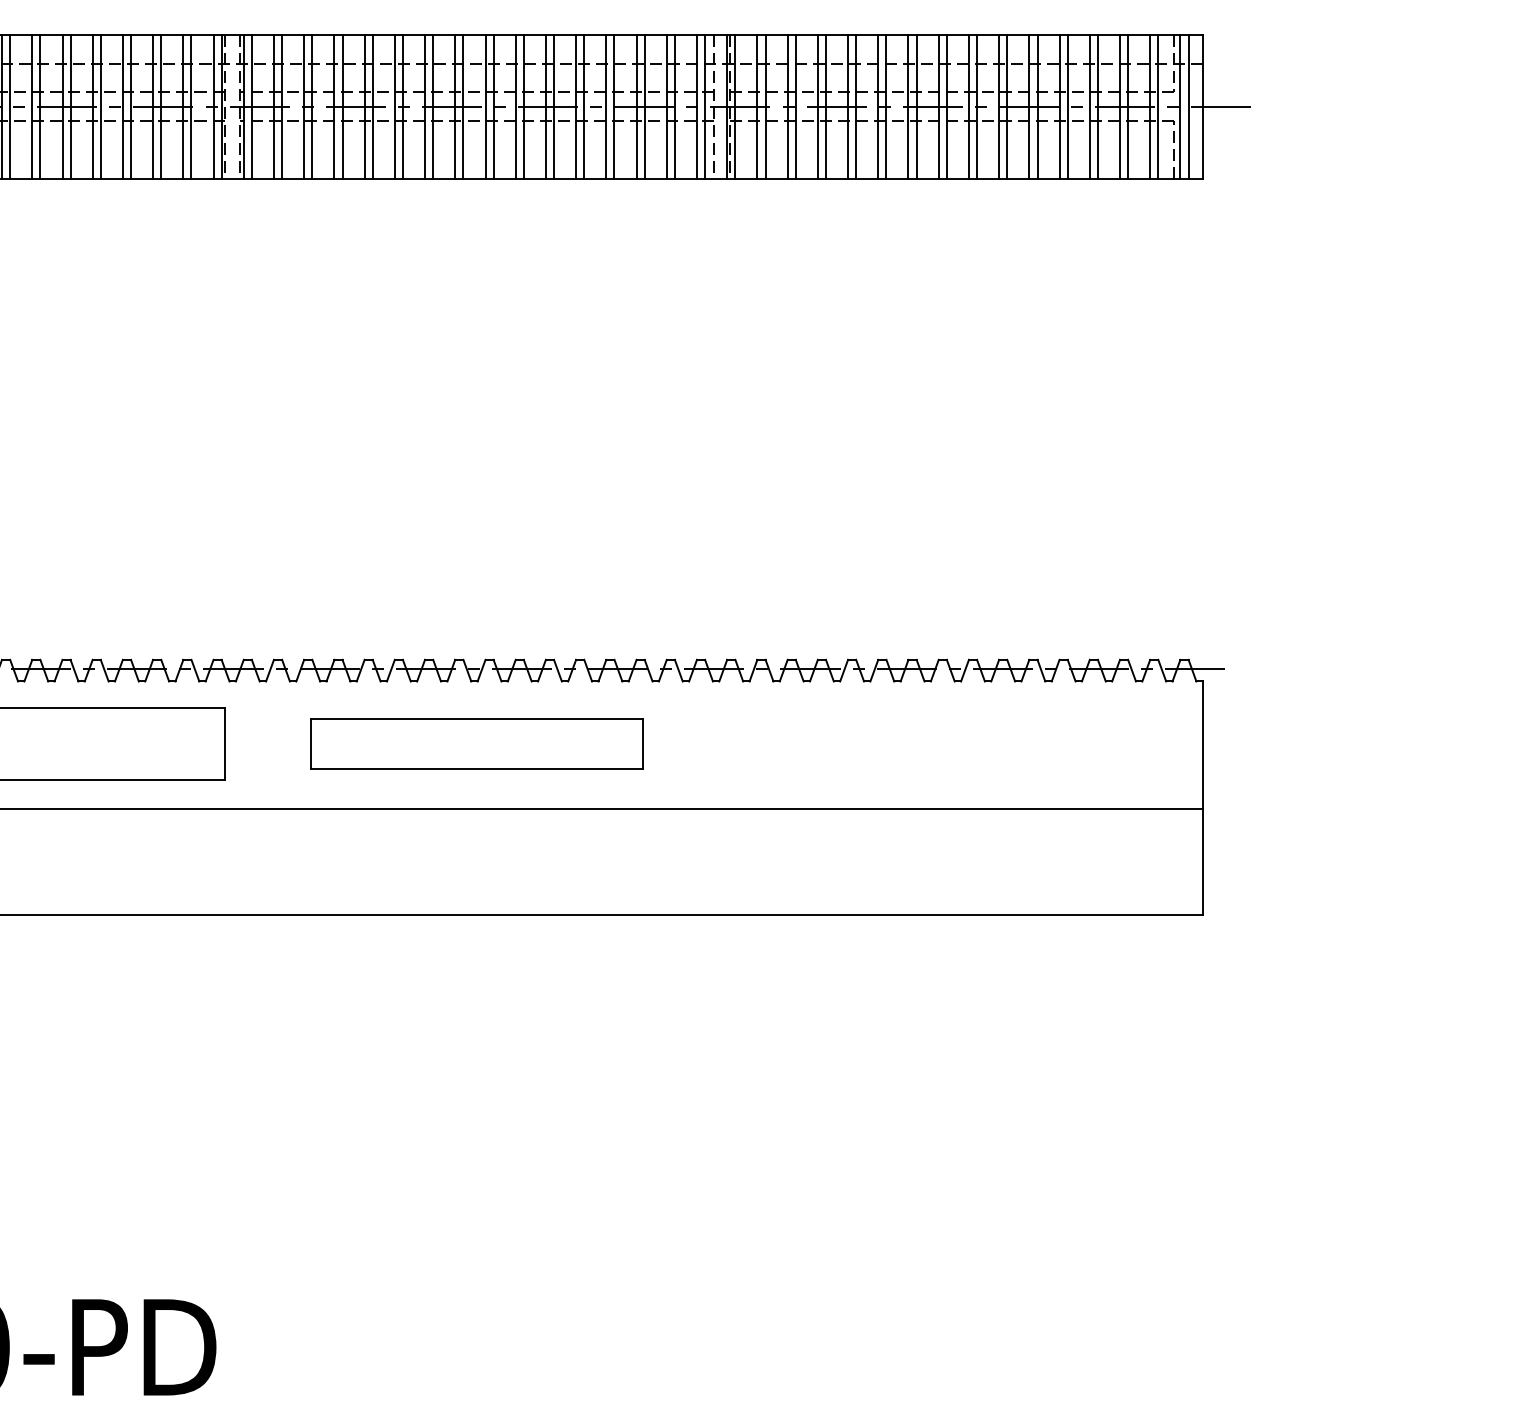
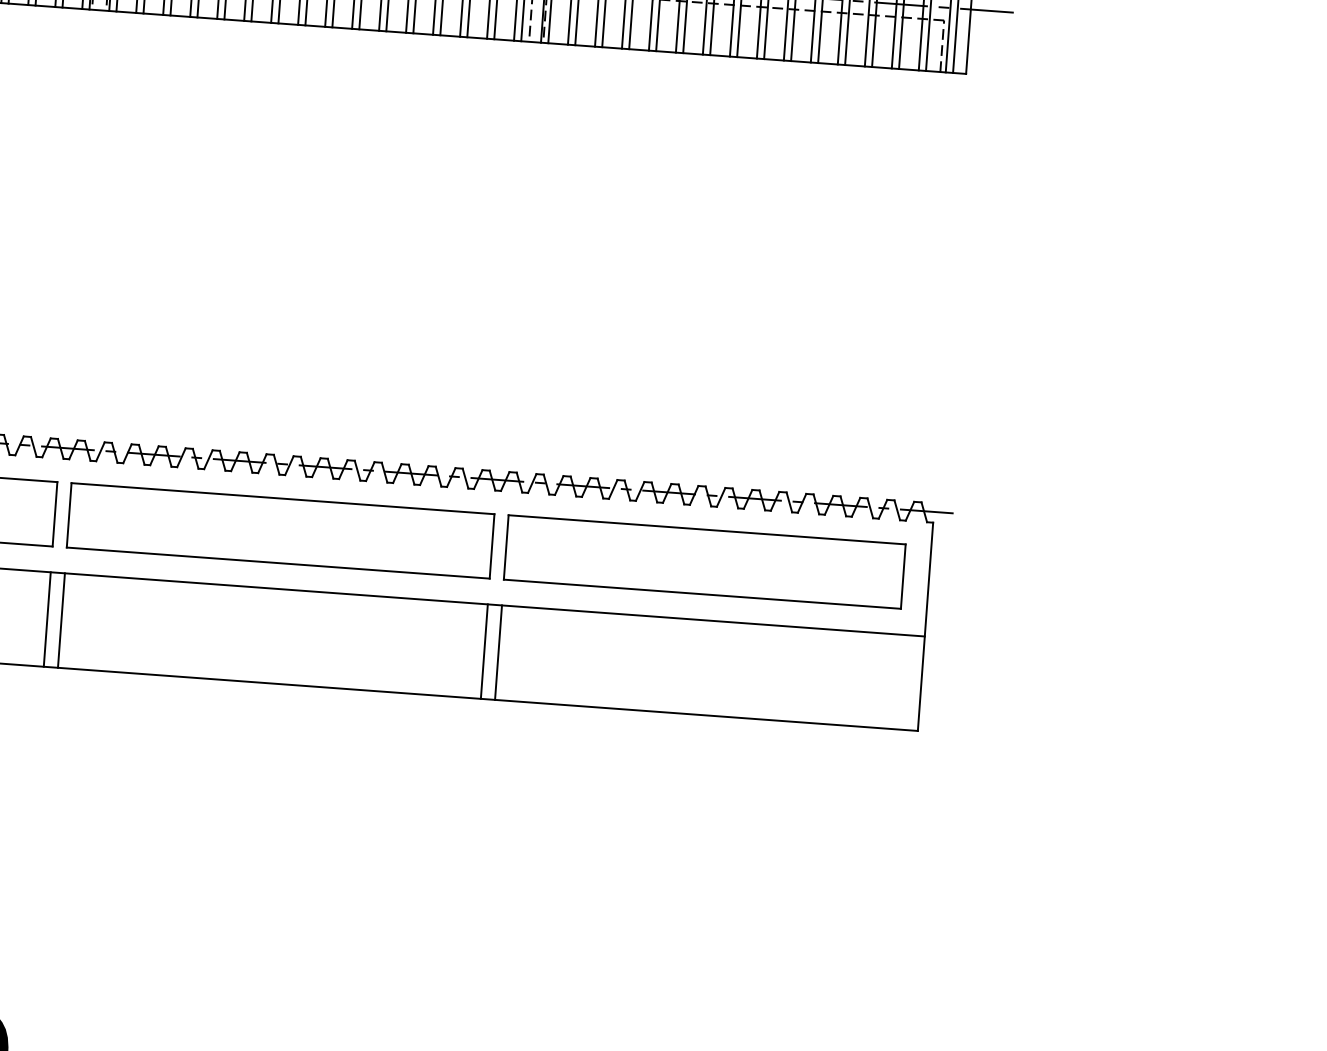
part: (476, 743) -> (280, 530), size x1.43
part: (951, 743) -> (704, 561), added
line: (224, 861) -> (47, 619), added
line: (240, 861) -> (61, 620), added
line: (713, 861) -> (483, 651), added
line: (729, 861) -> (498, 652), added

